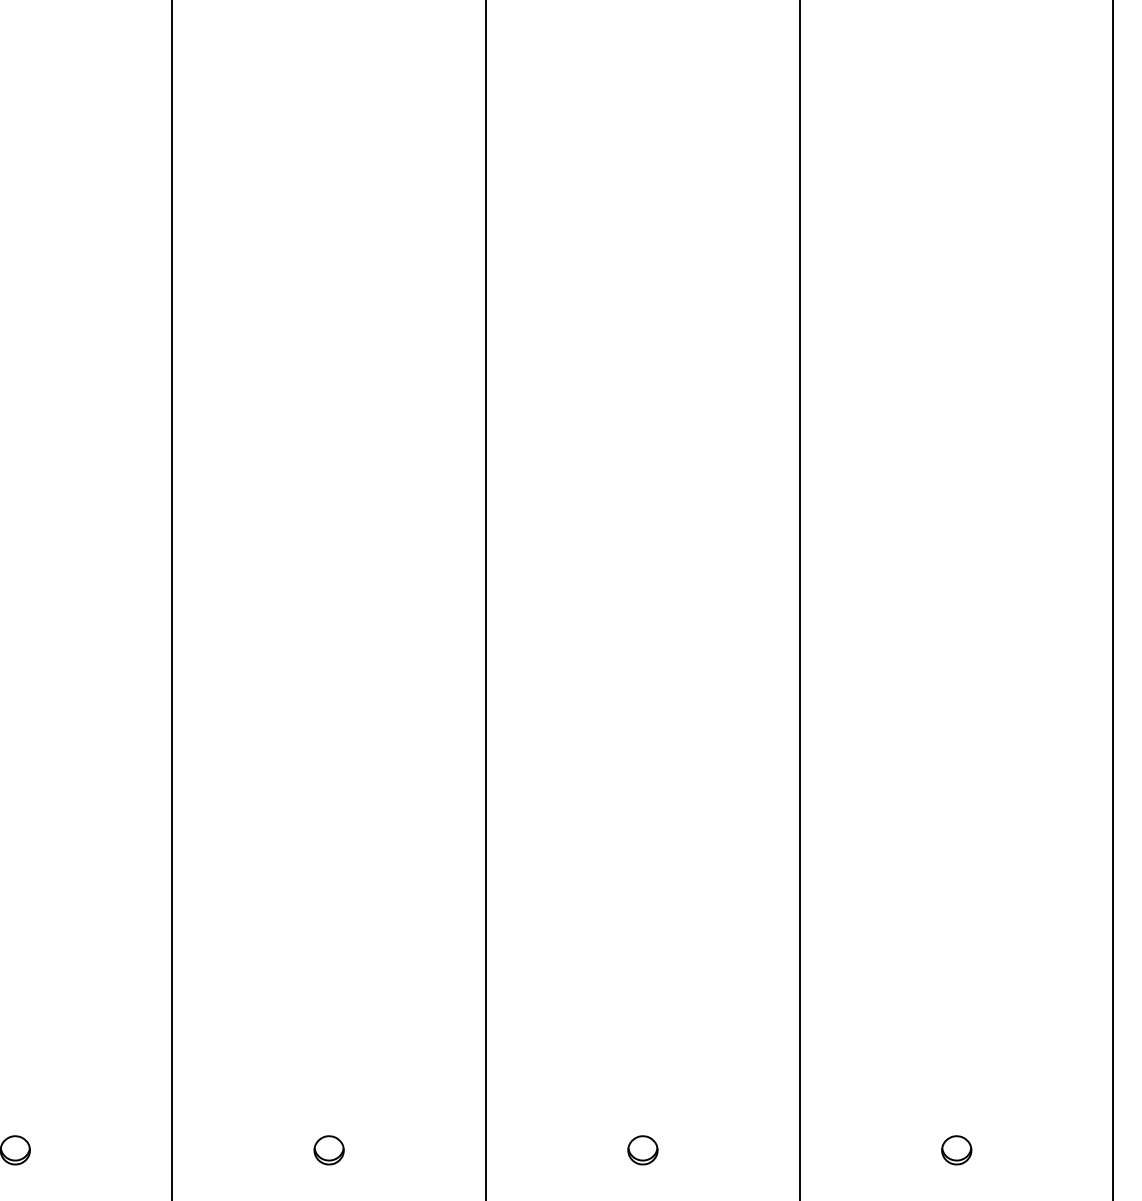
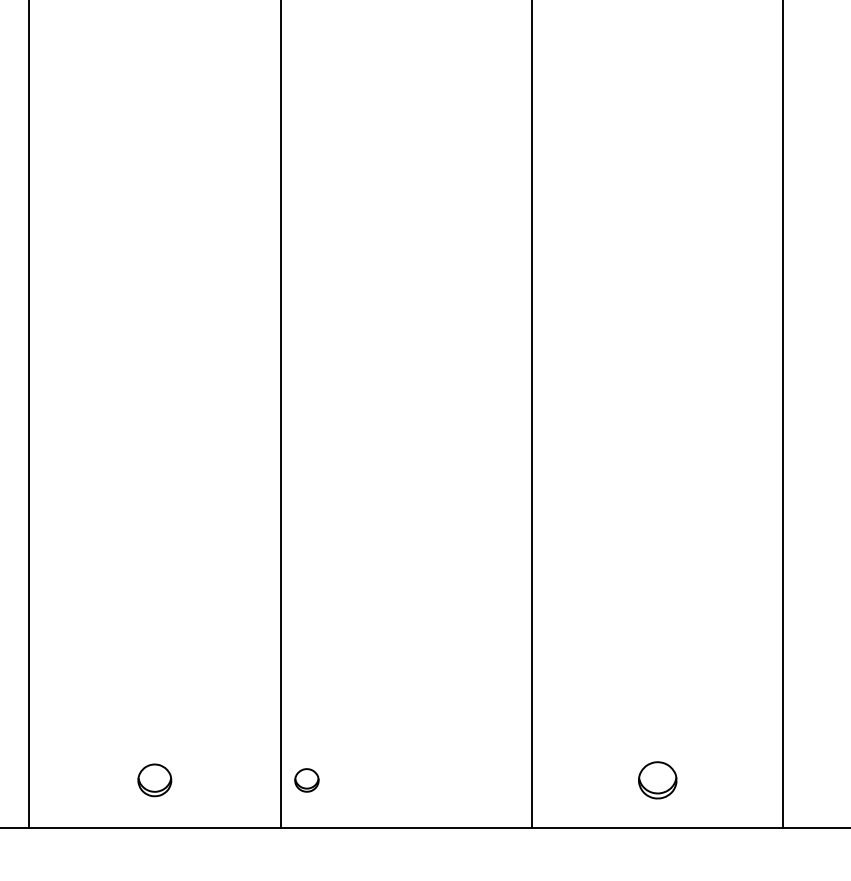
part: (328, 1150) -> (154, 780), size x1.4
part: (642, 1150) -> (306, 780), moved
part: (956, 1150) -> (657, 780), size x1.6

